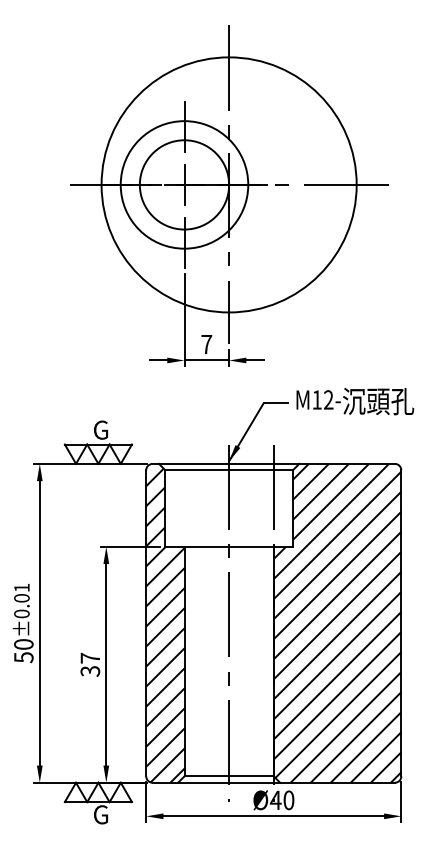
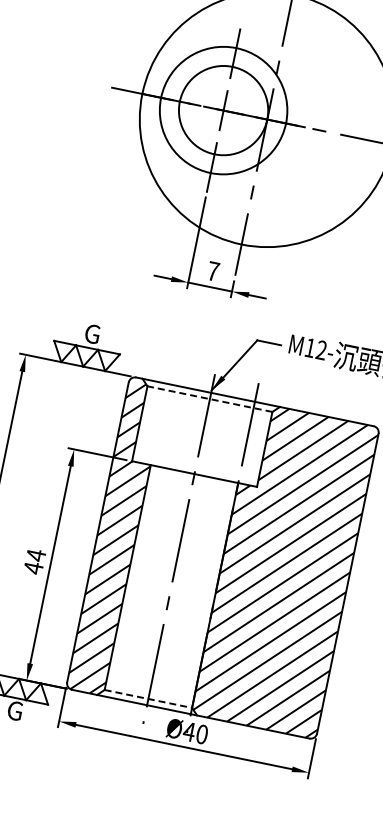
line: (229, 470) -> (210, 399), solid -> dashed
text: (90, 664) -> (35, 561), 37 -> 44
line: (229, 776) -> (148, 699), solid -> dashed

